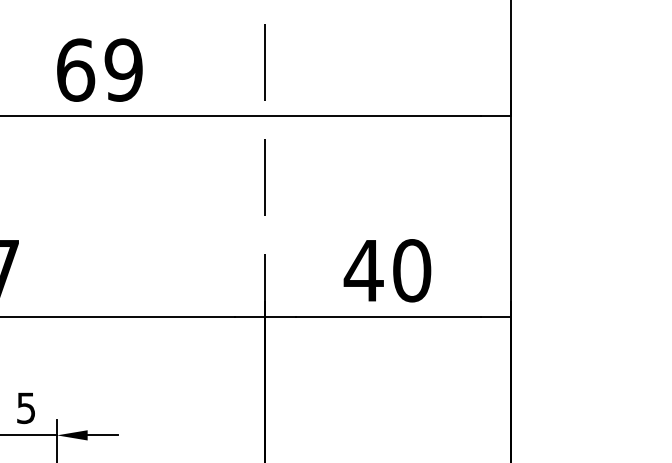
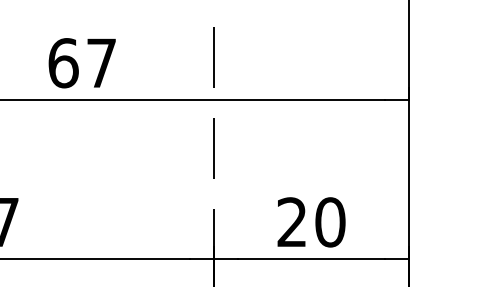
text: (123, 69) -> (101, 62), 69 -> 67
text: (363, 270) -> (291, 222), 40 -> 20

